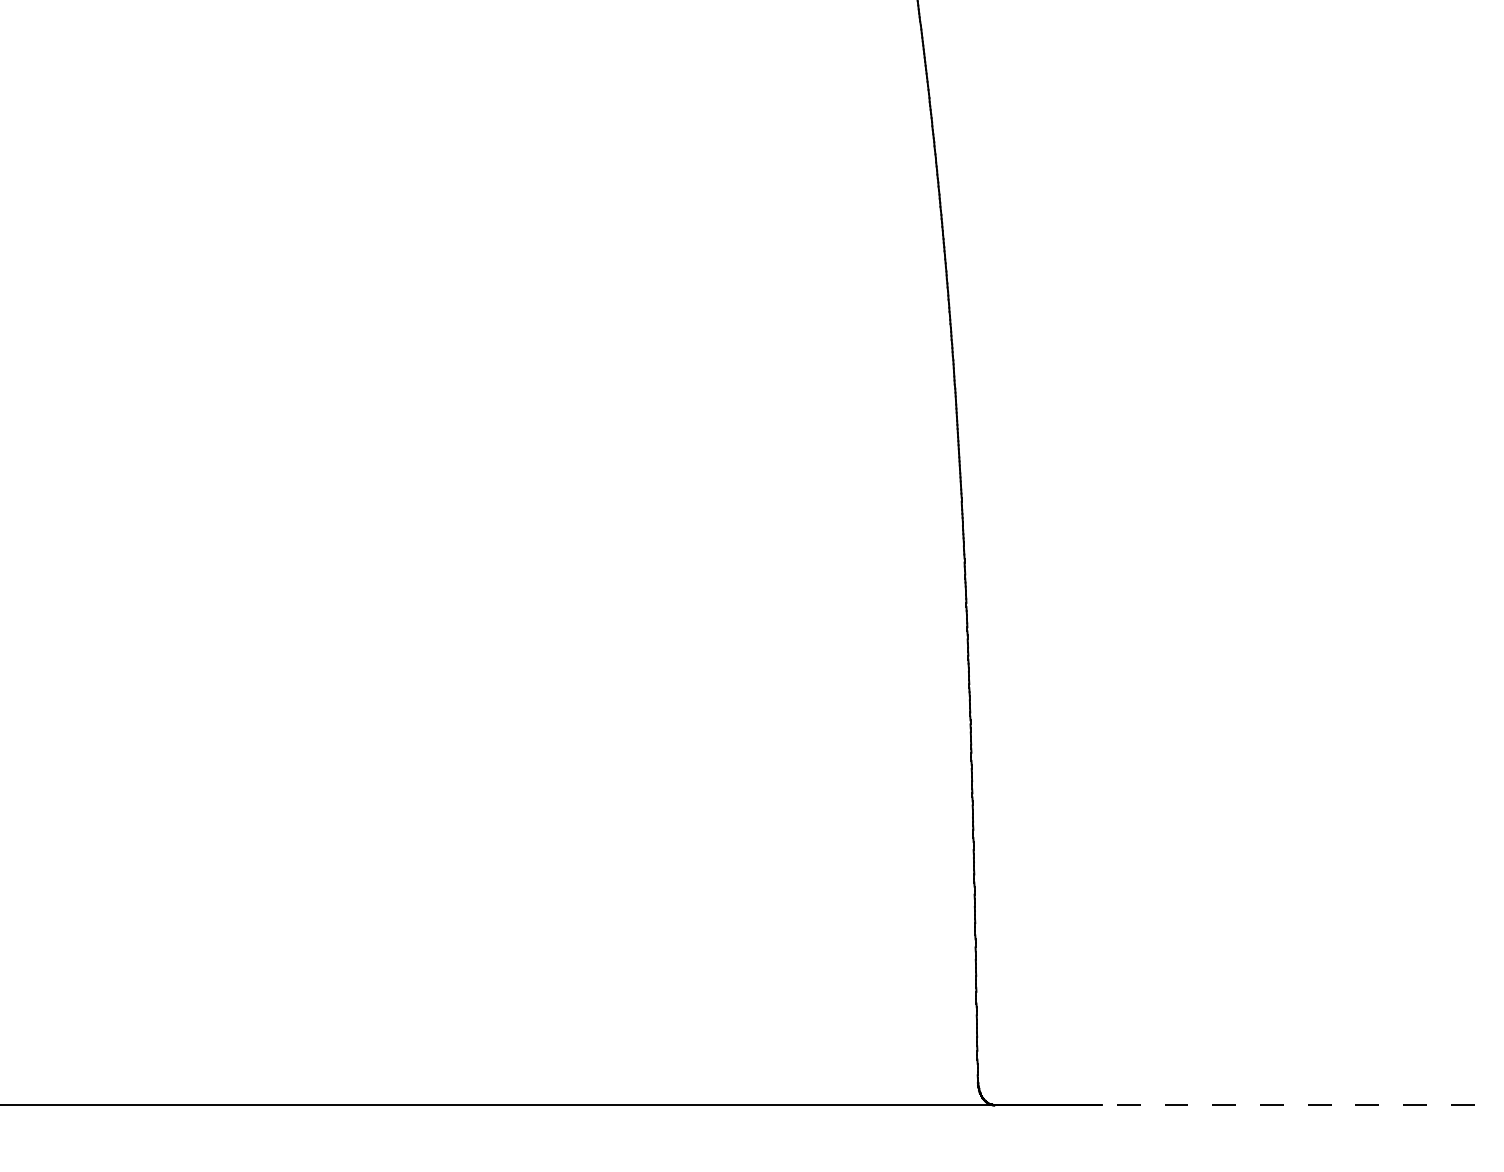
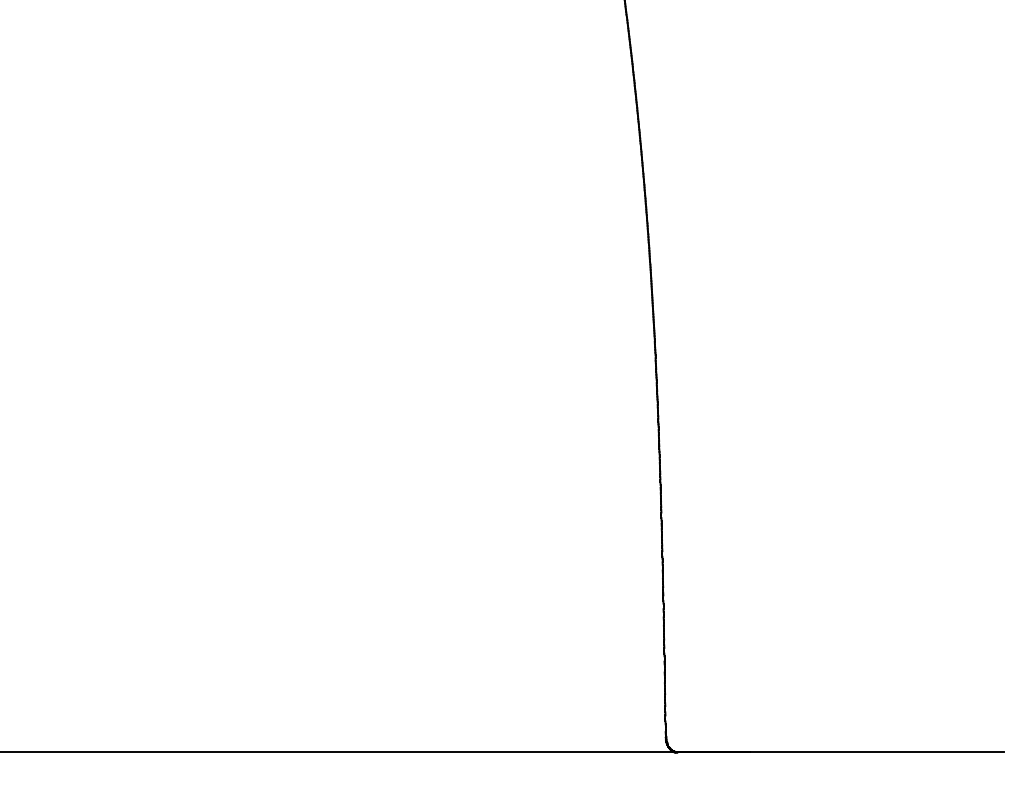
line: (1288, 1105) -> (877, 752), dashed -> solid

